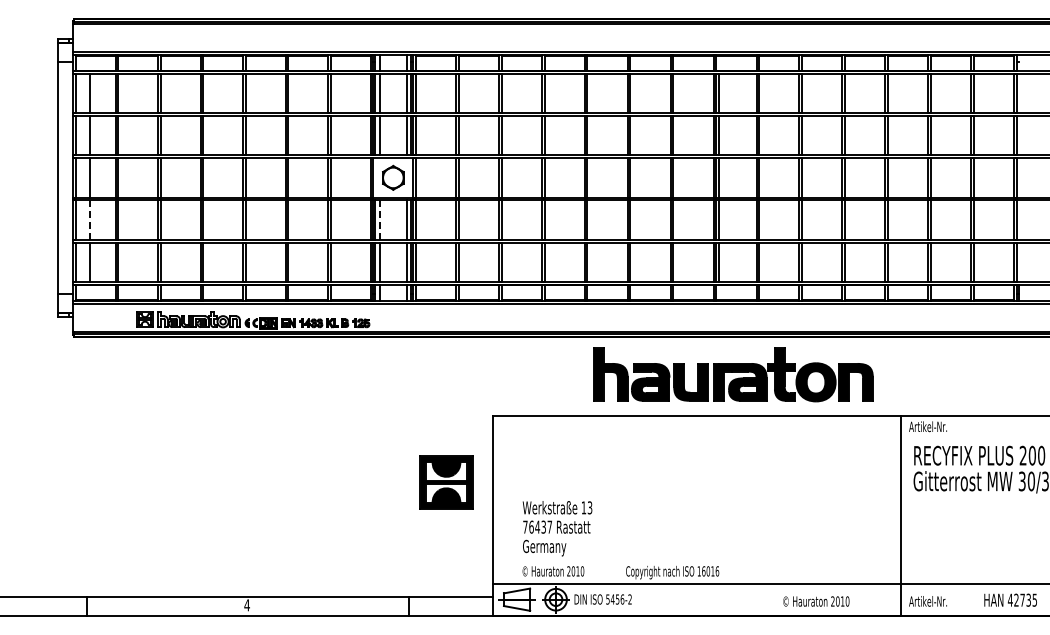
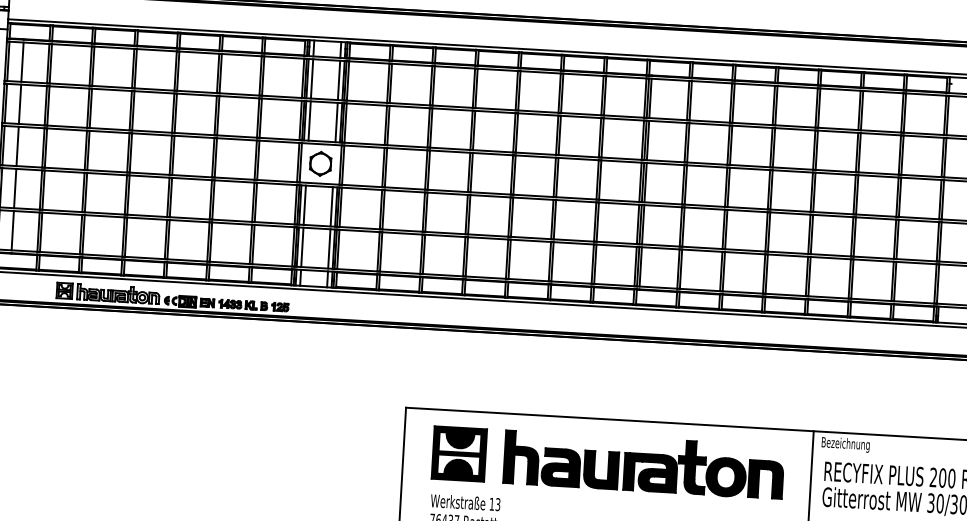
line: (89, 220) -> (14, 188), dashed -> solid
line: (379, 220) -> (304, 205), dashed -> solid
part: (733, 374) -> (644, 464), moved
text: (933, 427) -> (845, 444), Artikel-Nr. -> Bezeichnung
part: (446, 482) -> (459, 453), moved

